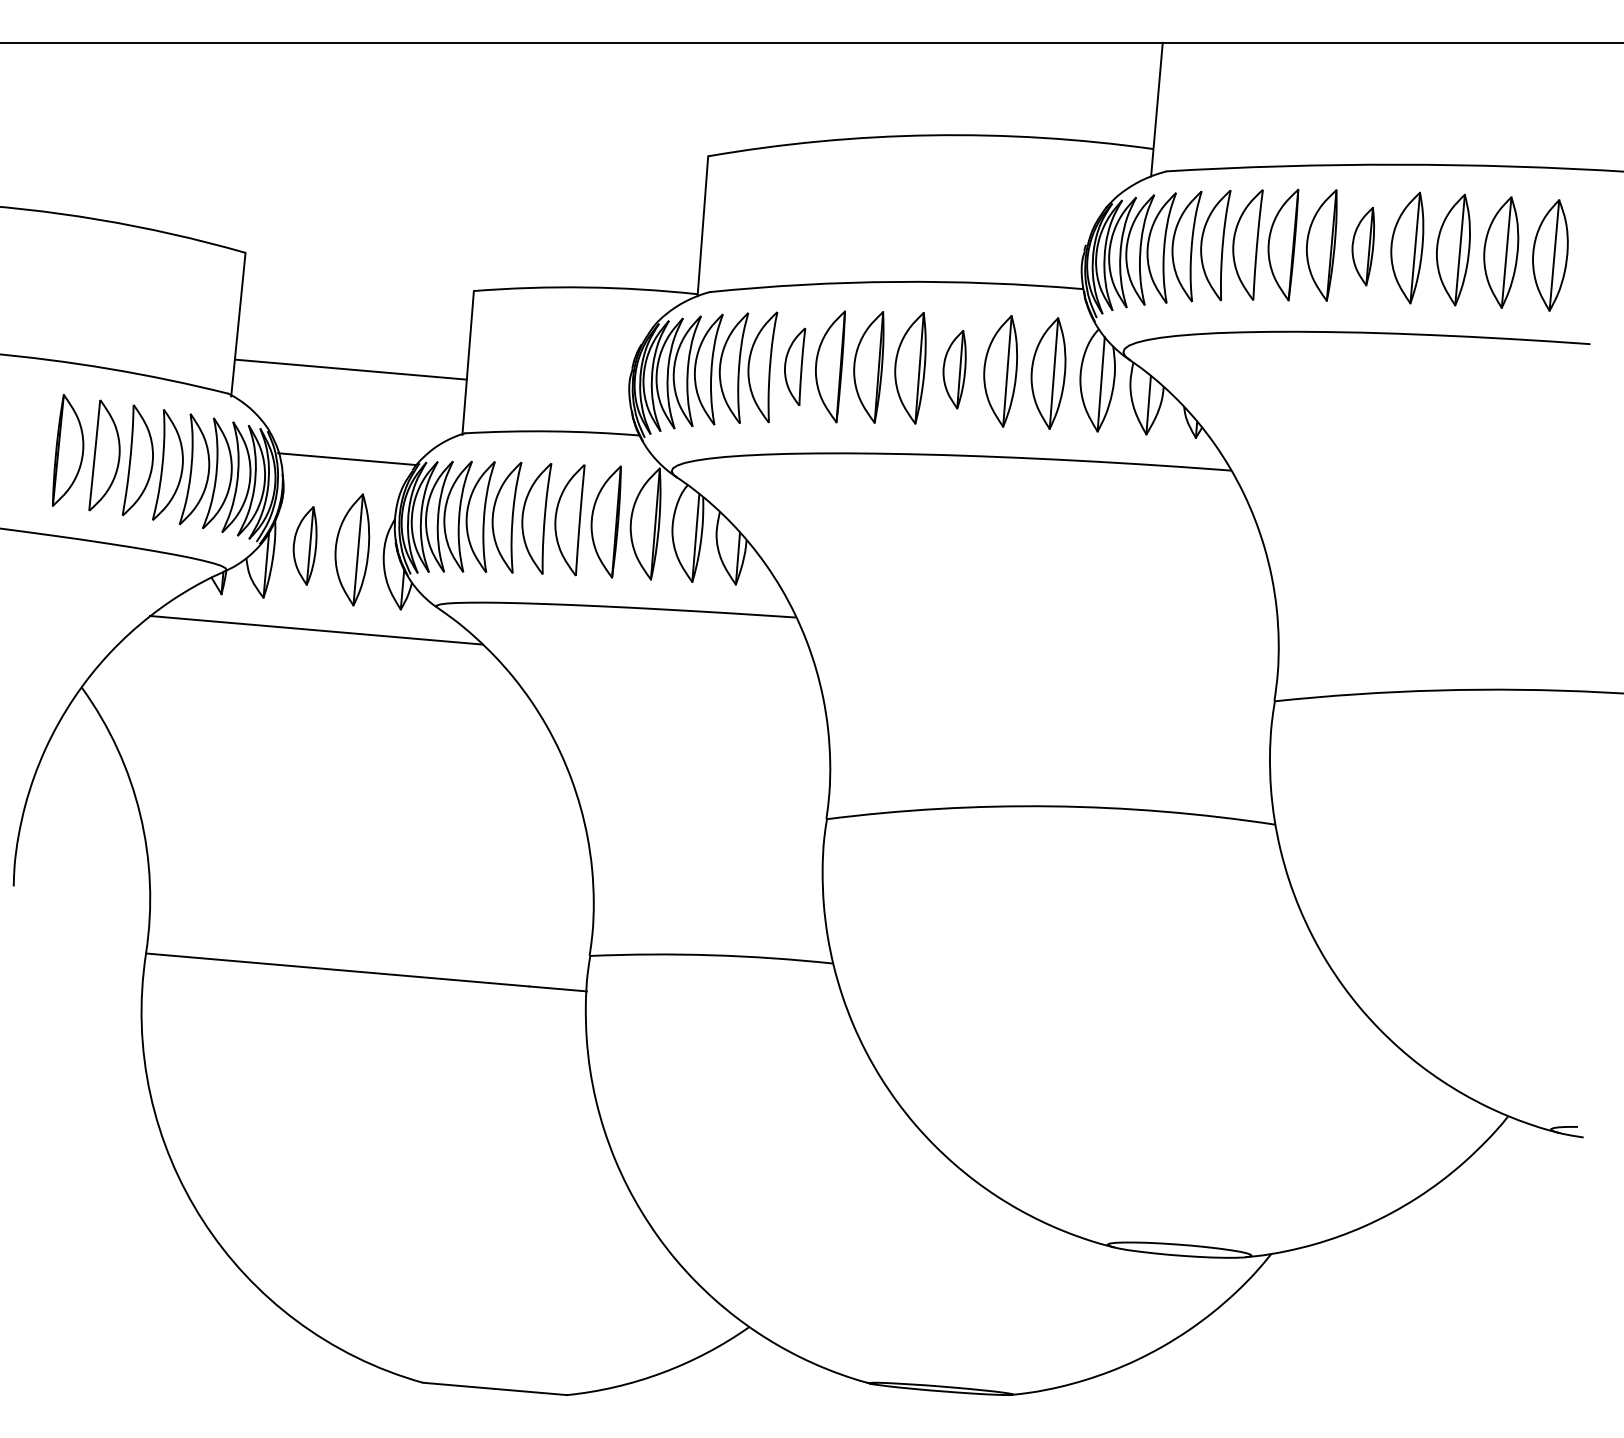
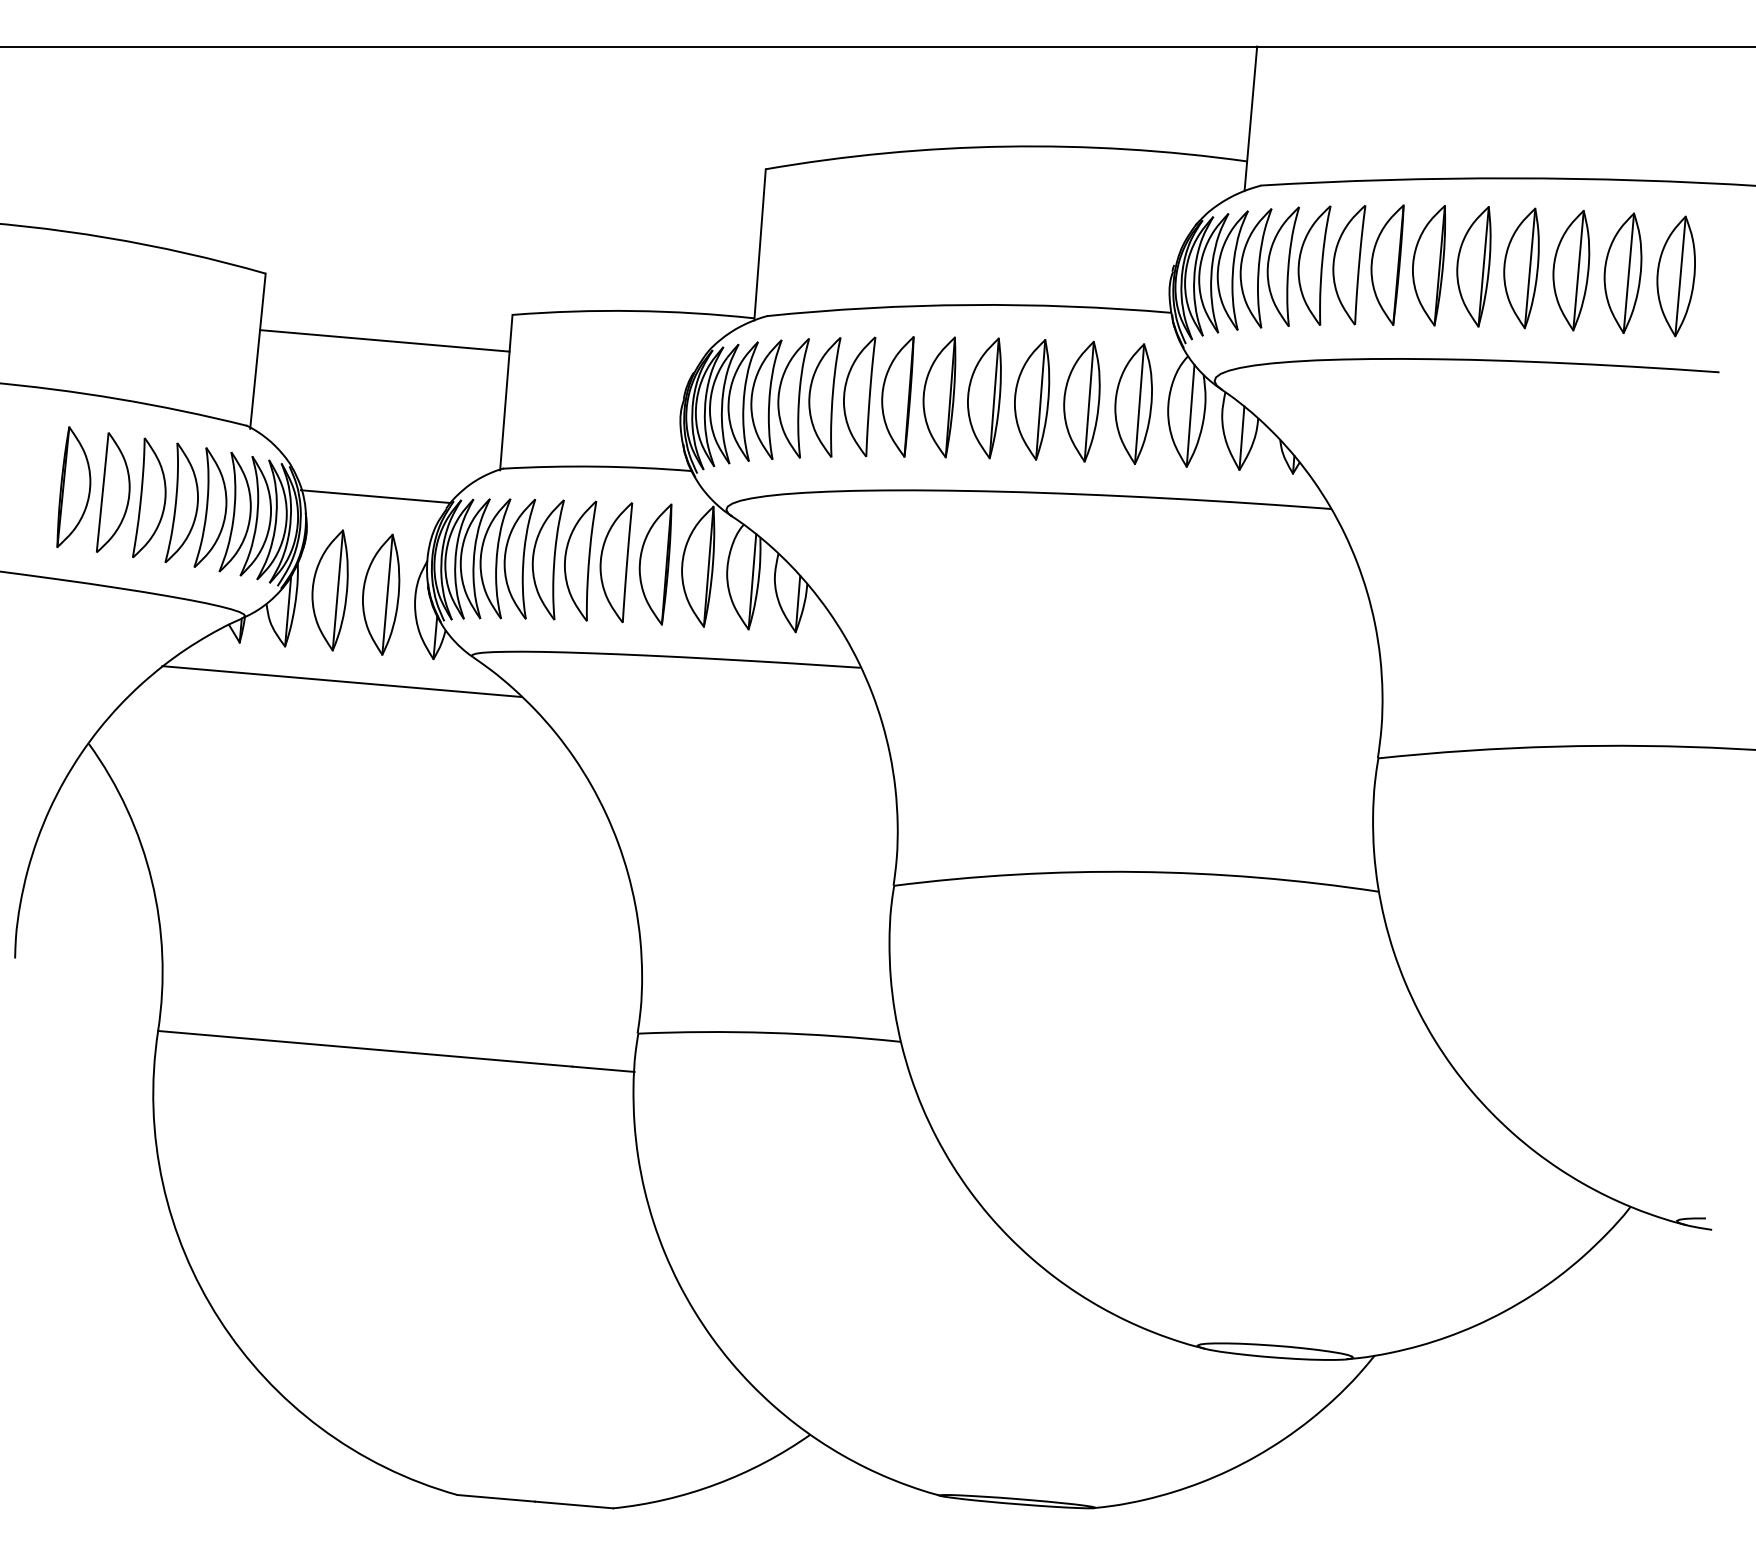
part: (1362, 246) -> (1473, 266), size x1.43
part: (794, 366) -> (859, 396), size x1.43
line: (350, 369) -> (384, 340), moved
part: (954, 369) -> (1032, 399), size x1.43
part: (304, 546) -> (329, 590), size x1.43

